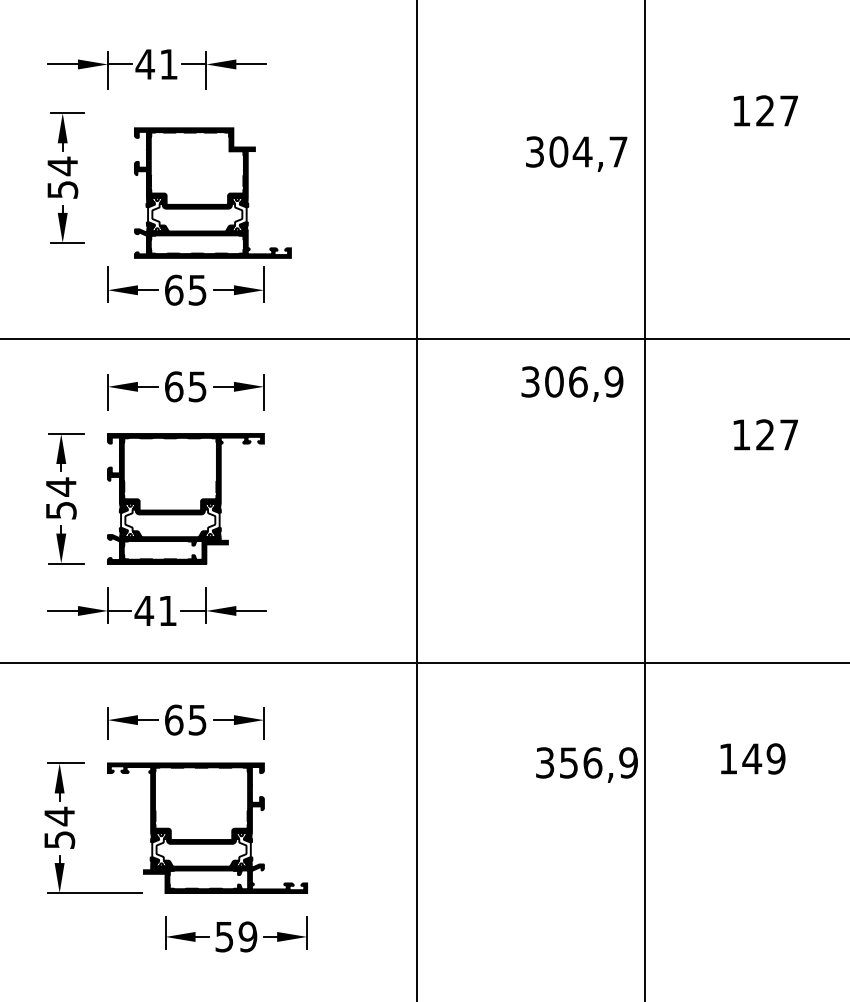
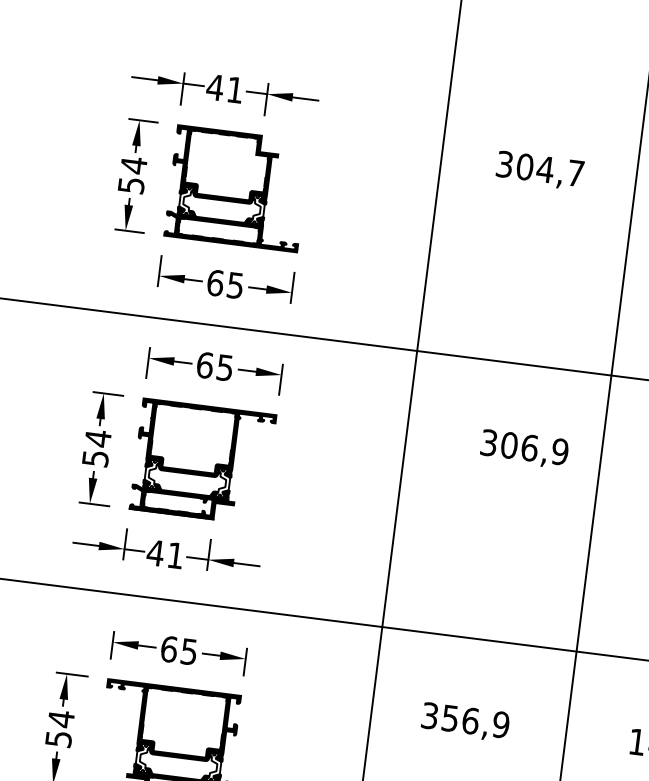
text: (576, 153) -> (539, 170), moved
part: (212, 192) -> (237, 188), moved
text: (572, 383) -> (524, 448), moved
text: (586, 764) -> (465, 721), moved

